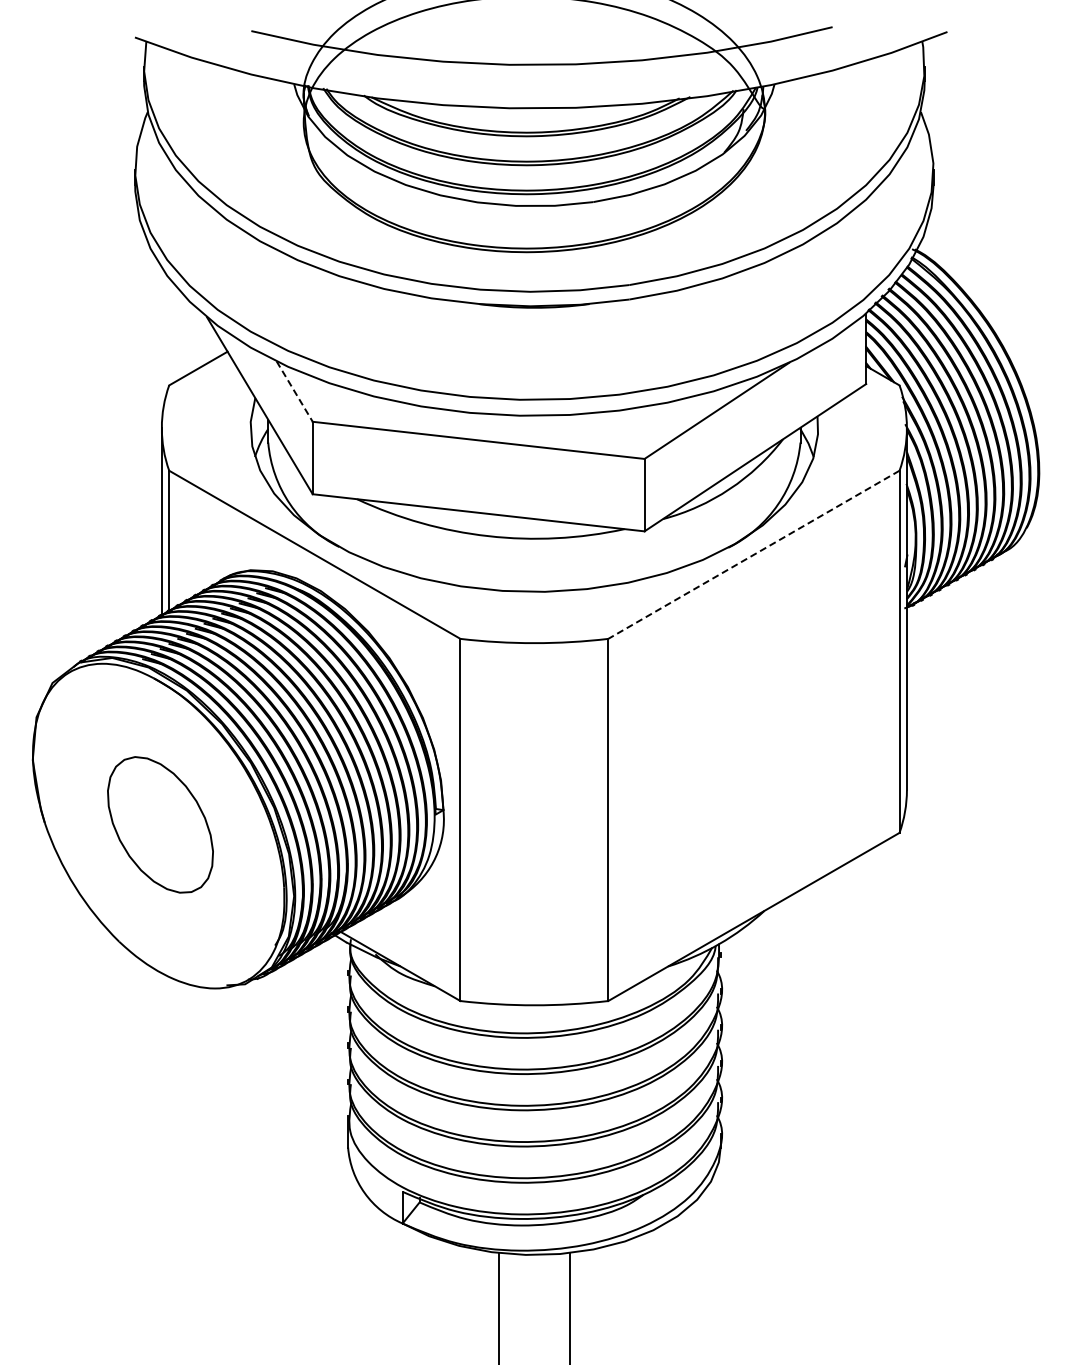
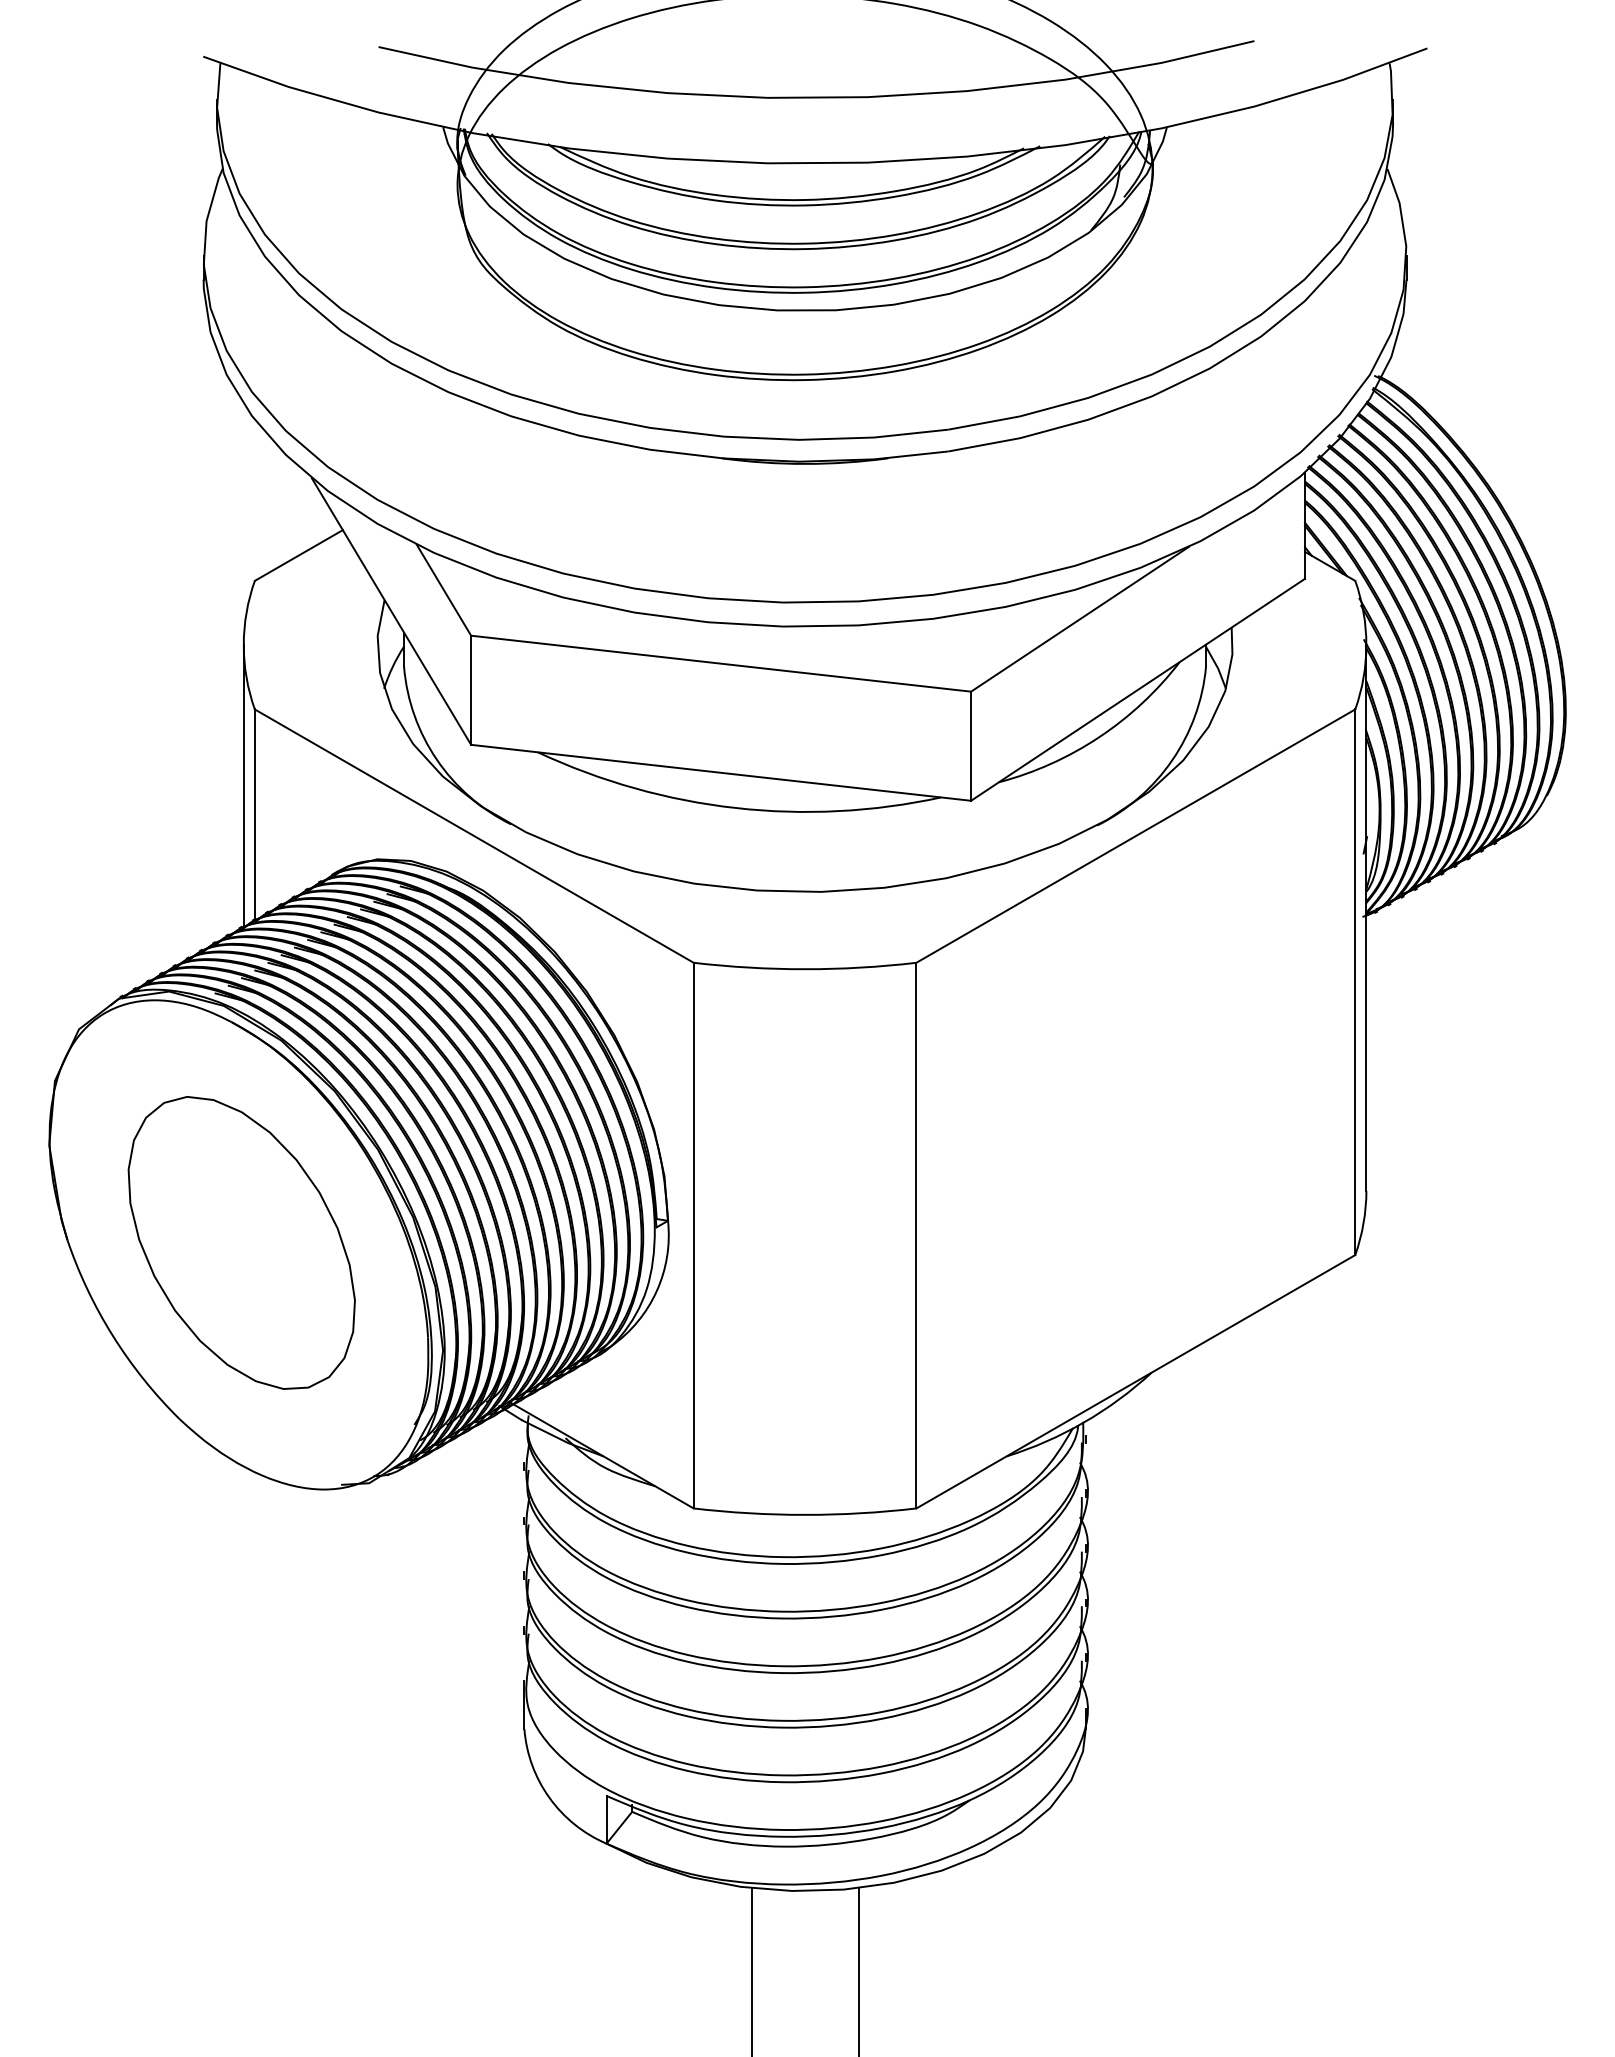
line: (294, 392) -> (443, 591), dashed -> solid
line: (753, 555) -> (1135, 837), dashed -> solid
part: (160, 824) -> (241, 1242), size x1.43

